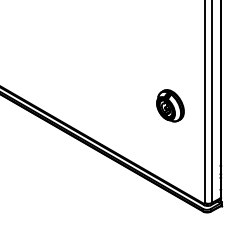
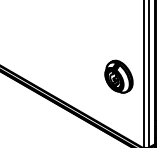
part: (170, 105) -> (119, 76), size x1.4

